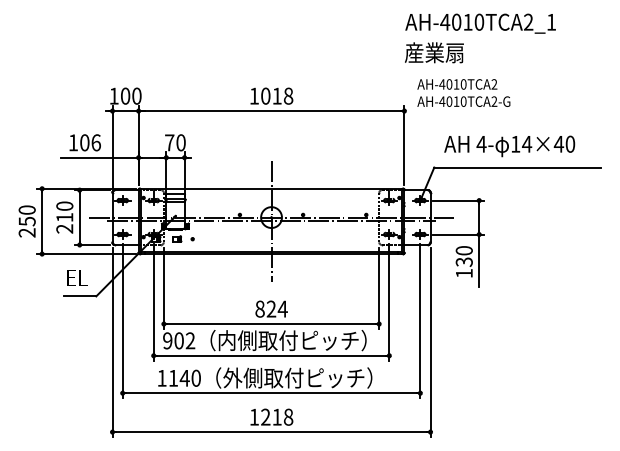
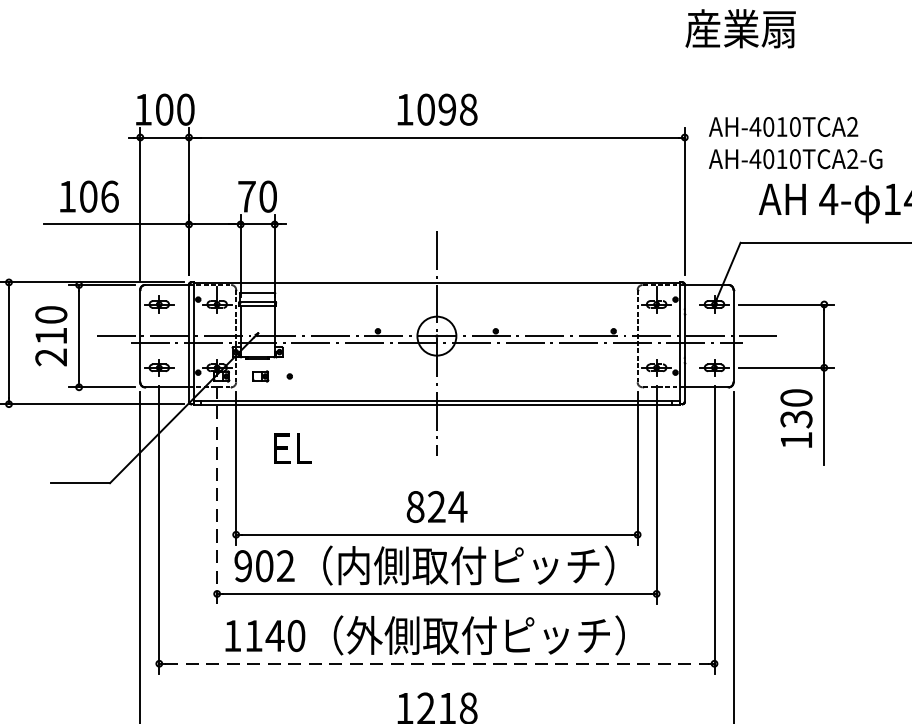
text: (463, 92) -> (794, 142), moved
text: (276, 95) -> (446, 108), 1018 -> 1098
text: (77, 277) -> (293, 447), moved
line: (153, 303) -> (216, 496), solid -> dashed
line: (271, 393) -> (436, 664), solid -> dashed

